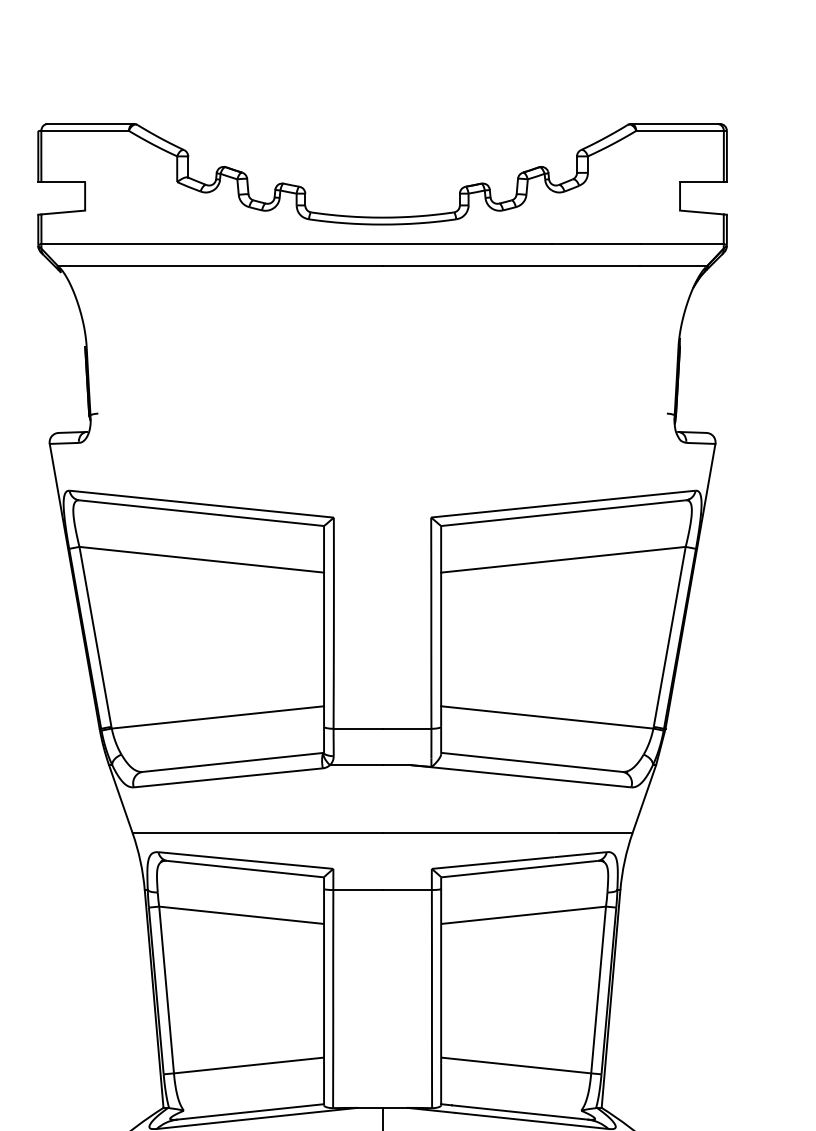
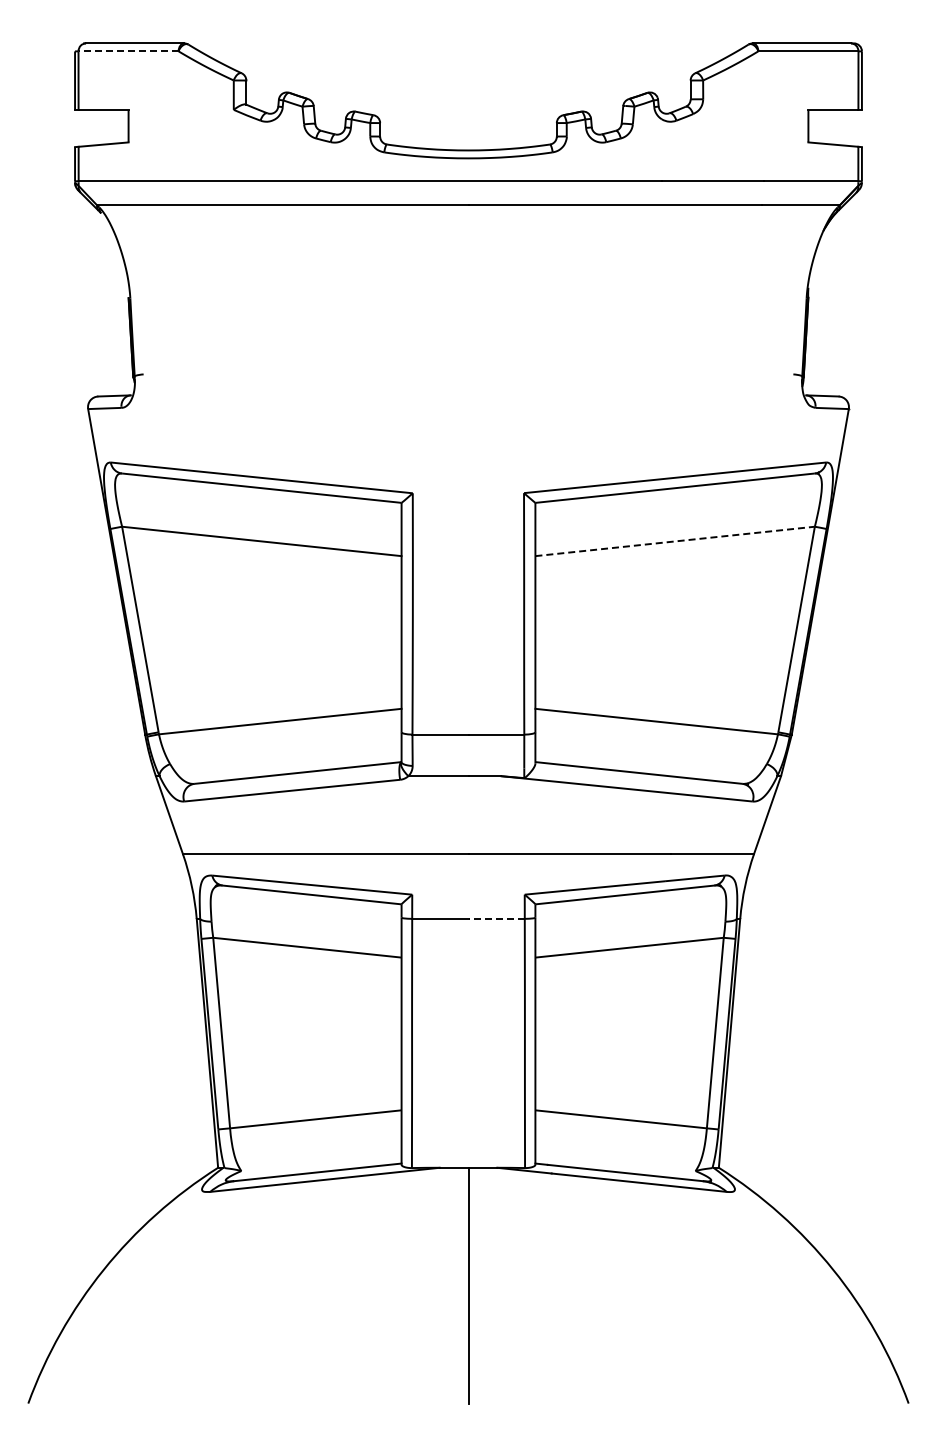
line: (85, 131) -> (128, 51), solid -> dashed
line: (563, 559) -> (675, 541), solid -> dashed
line: (407, 889) -> (496, 918), solid -> dashed

